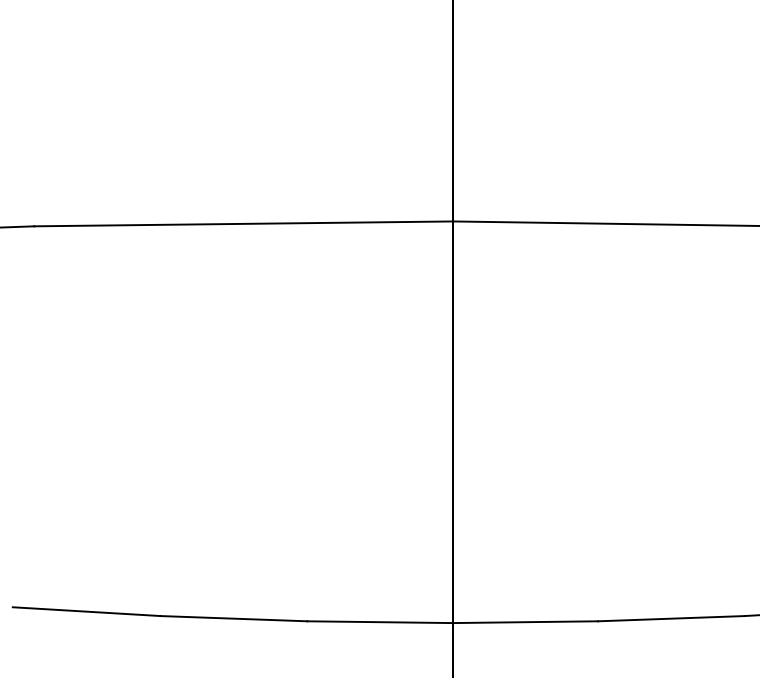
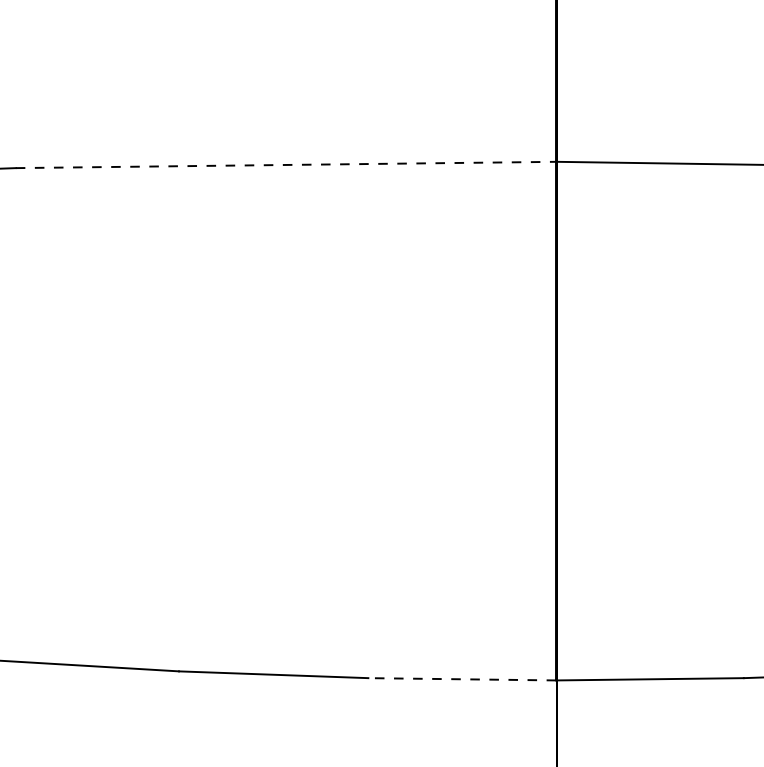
line: (243, 223) -> (286, 164), solid -> dashed
line: (379, 622) -> (461, 679), solid -> dashed

